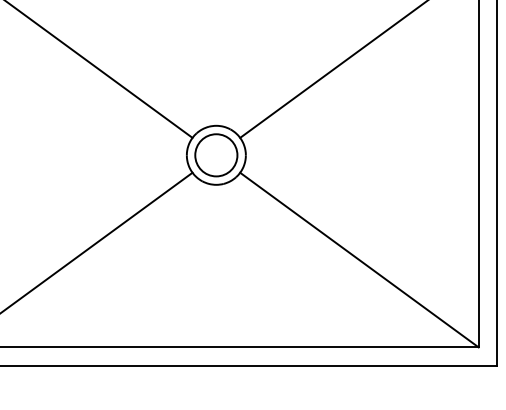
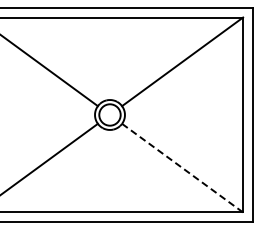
line: (359, 258) -> (182, 167), solid -> dashed

